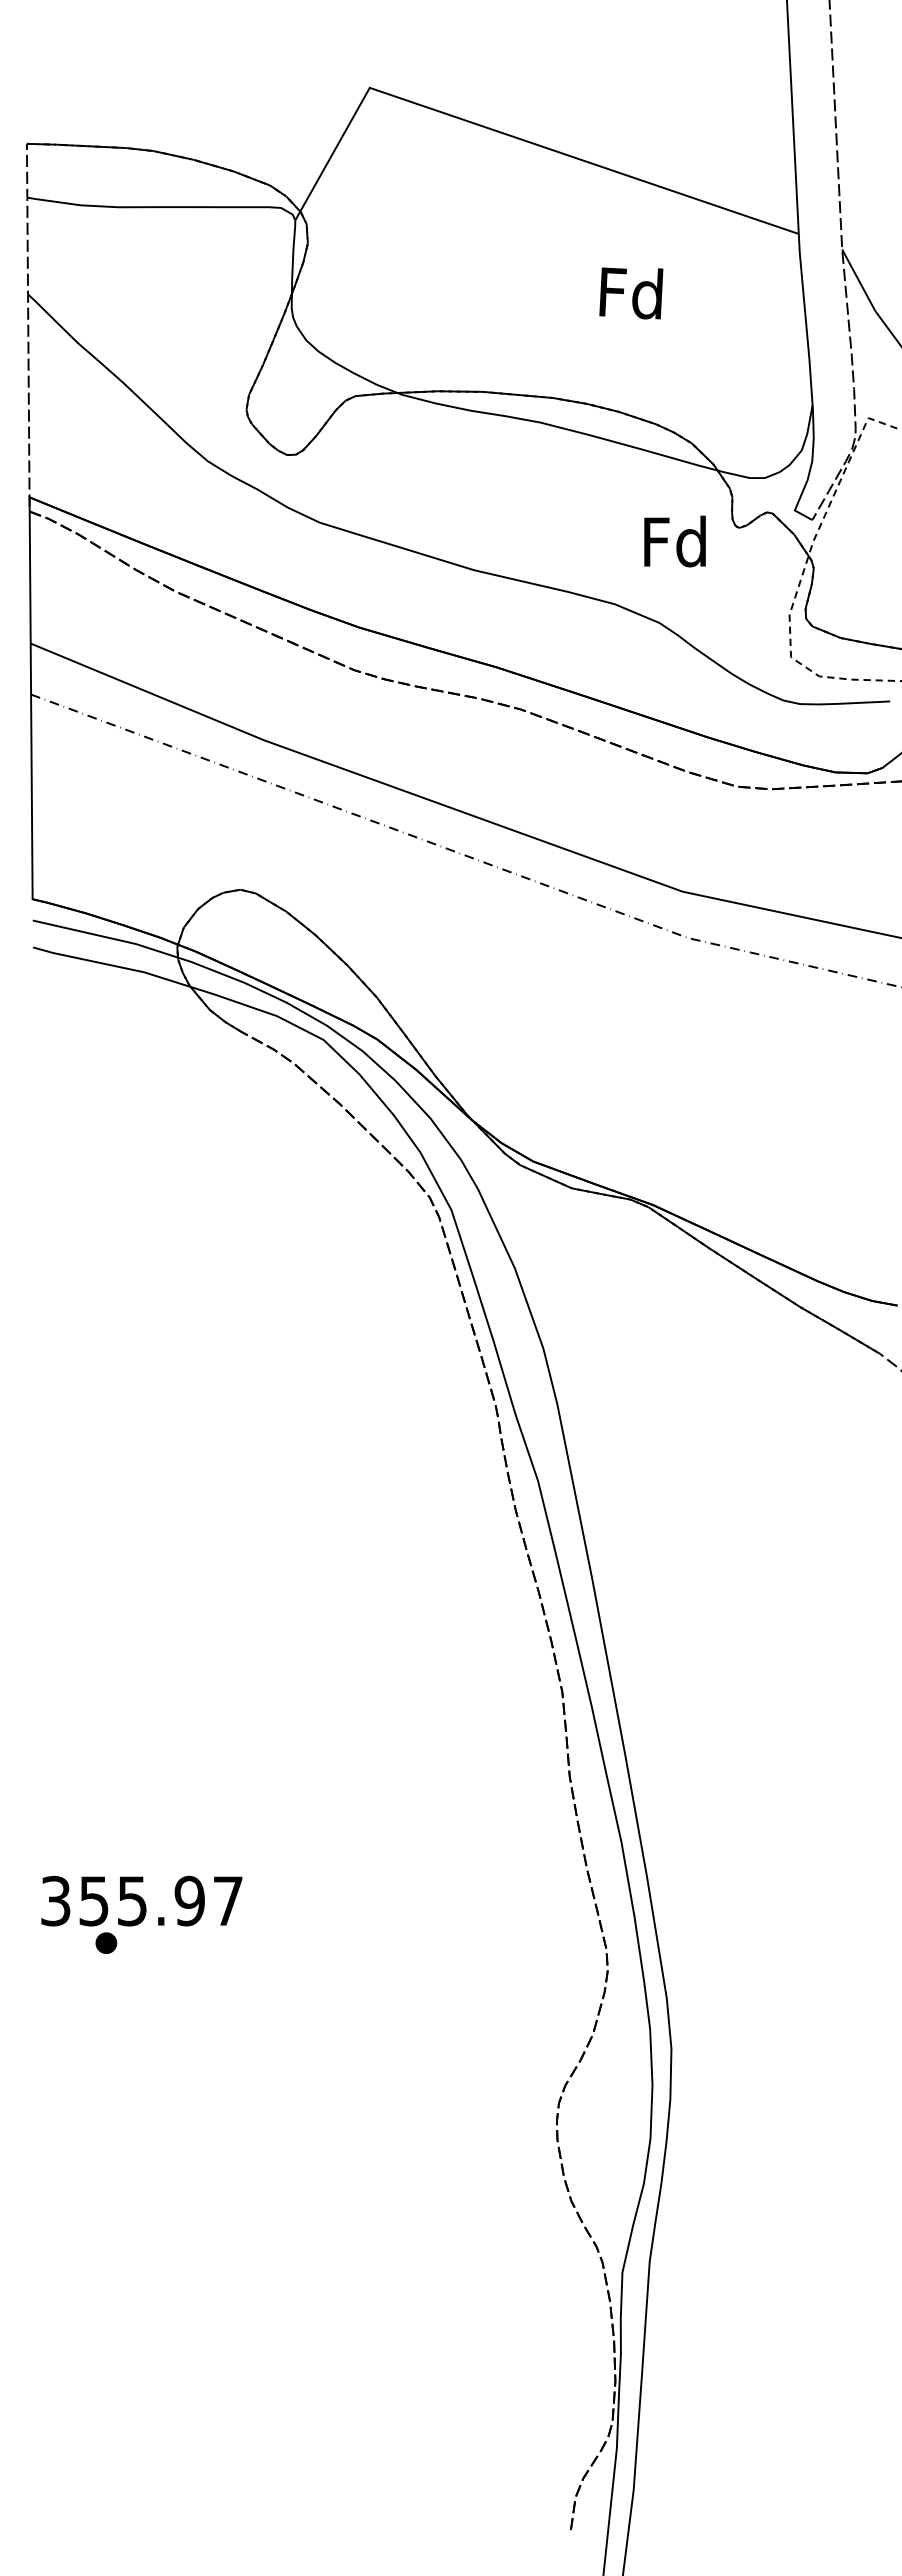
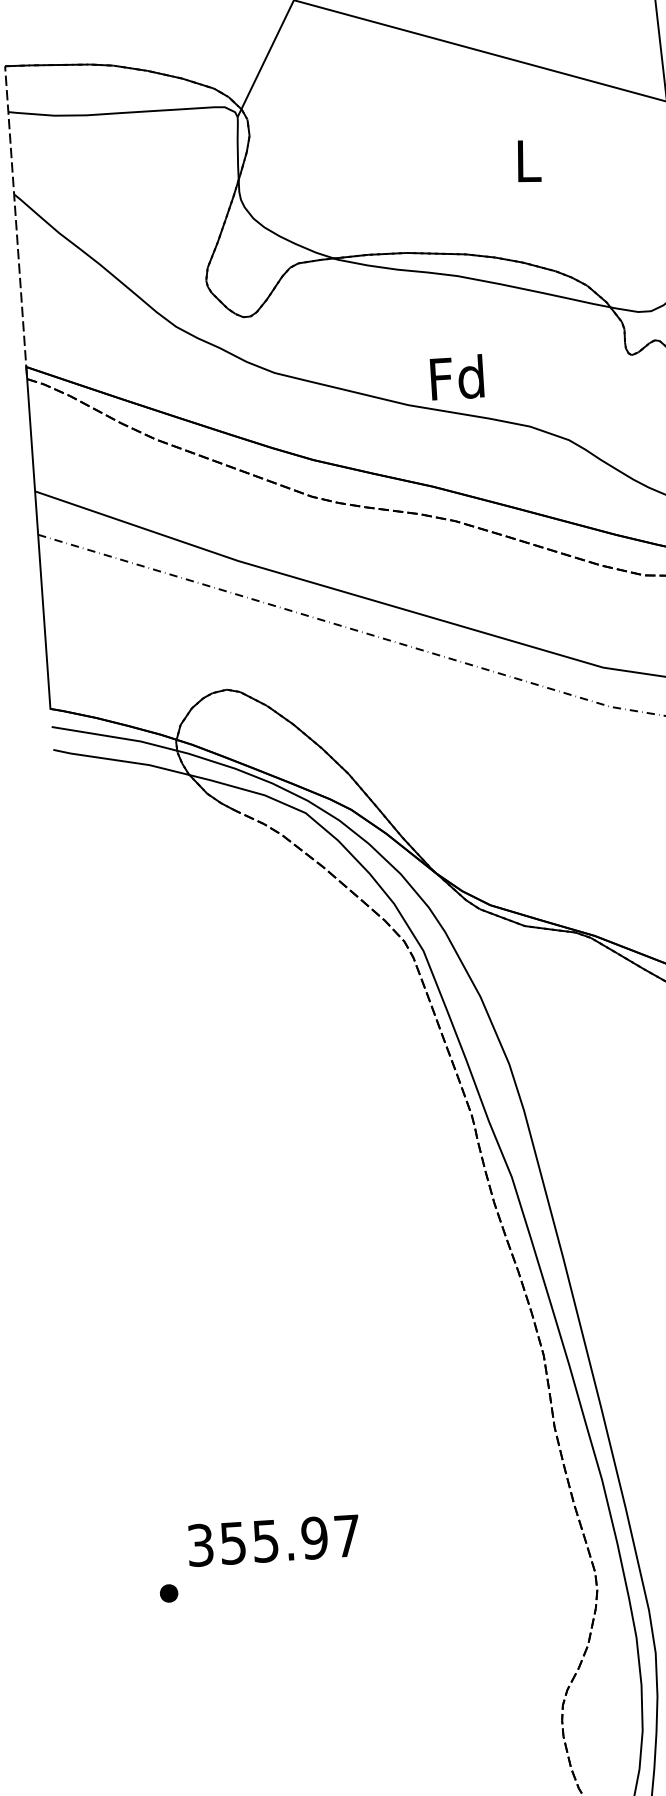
text: (631, 293) -> (527, 161), Fd -> L
text: (674, 541) -> (456, 377), moved
text: (141, 1901) -> (273, 1541), moved

